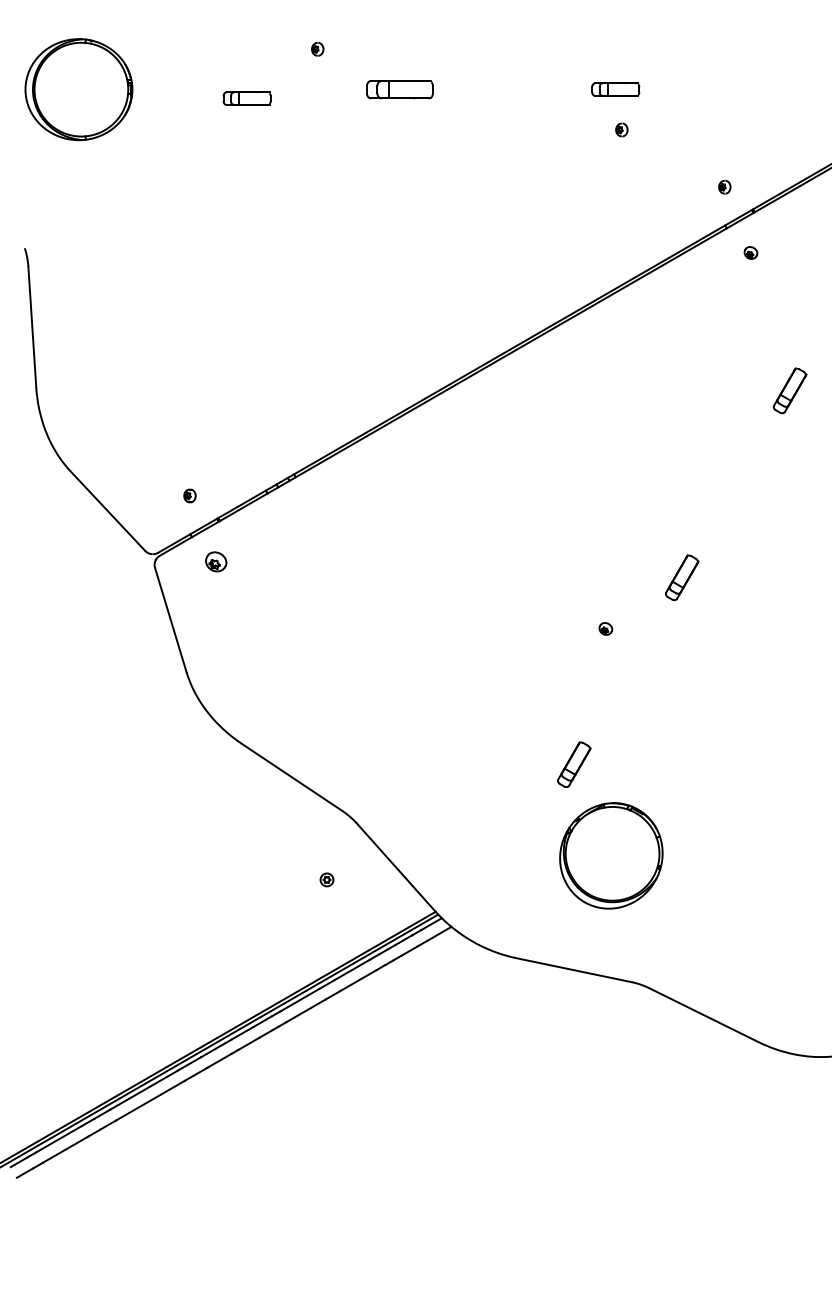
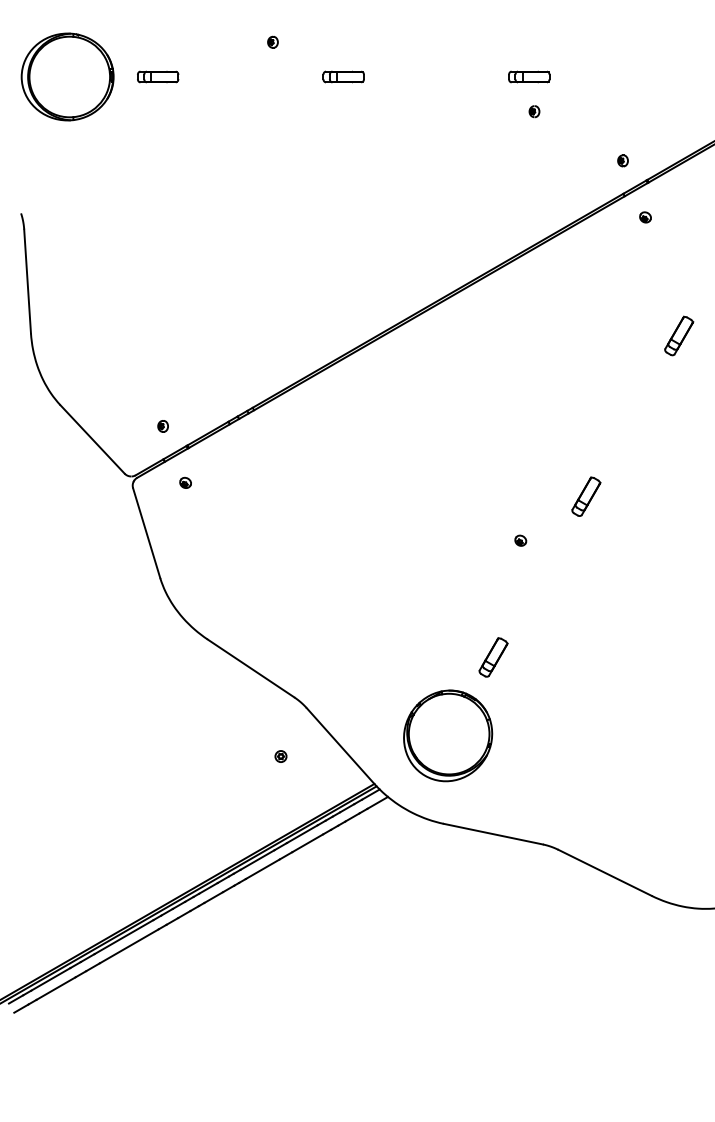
part: (399, 89) -> (343, 76), size x0.71
part: (246, 98) -> (157, 76), moved
part: (215, 561) -> (185, 482), size x0.62
part: (611, 855) -> (448, 735), moved

